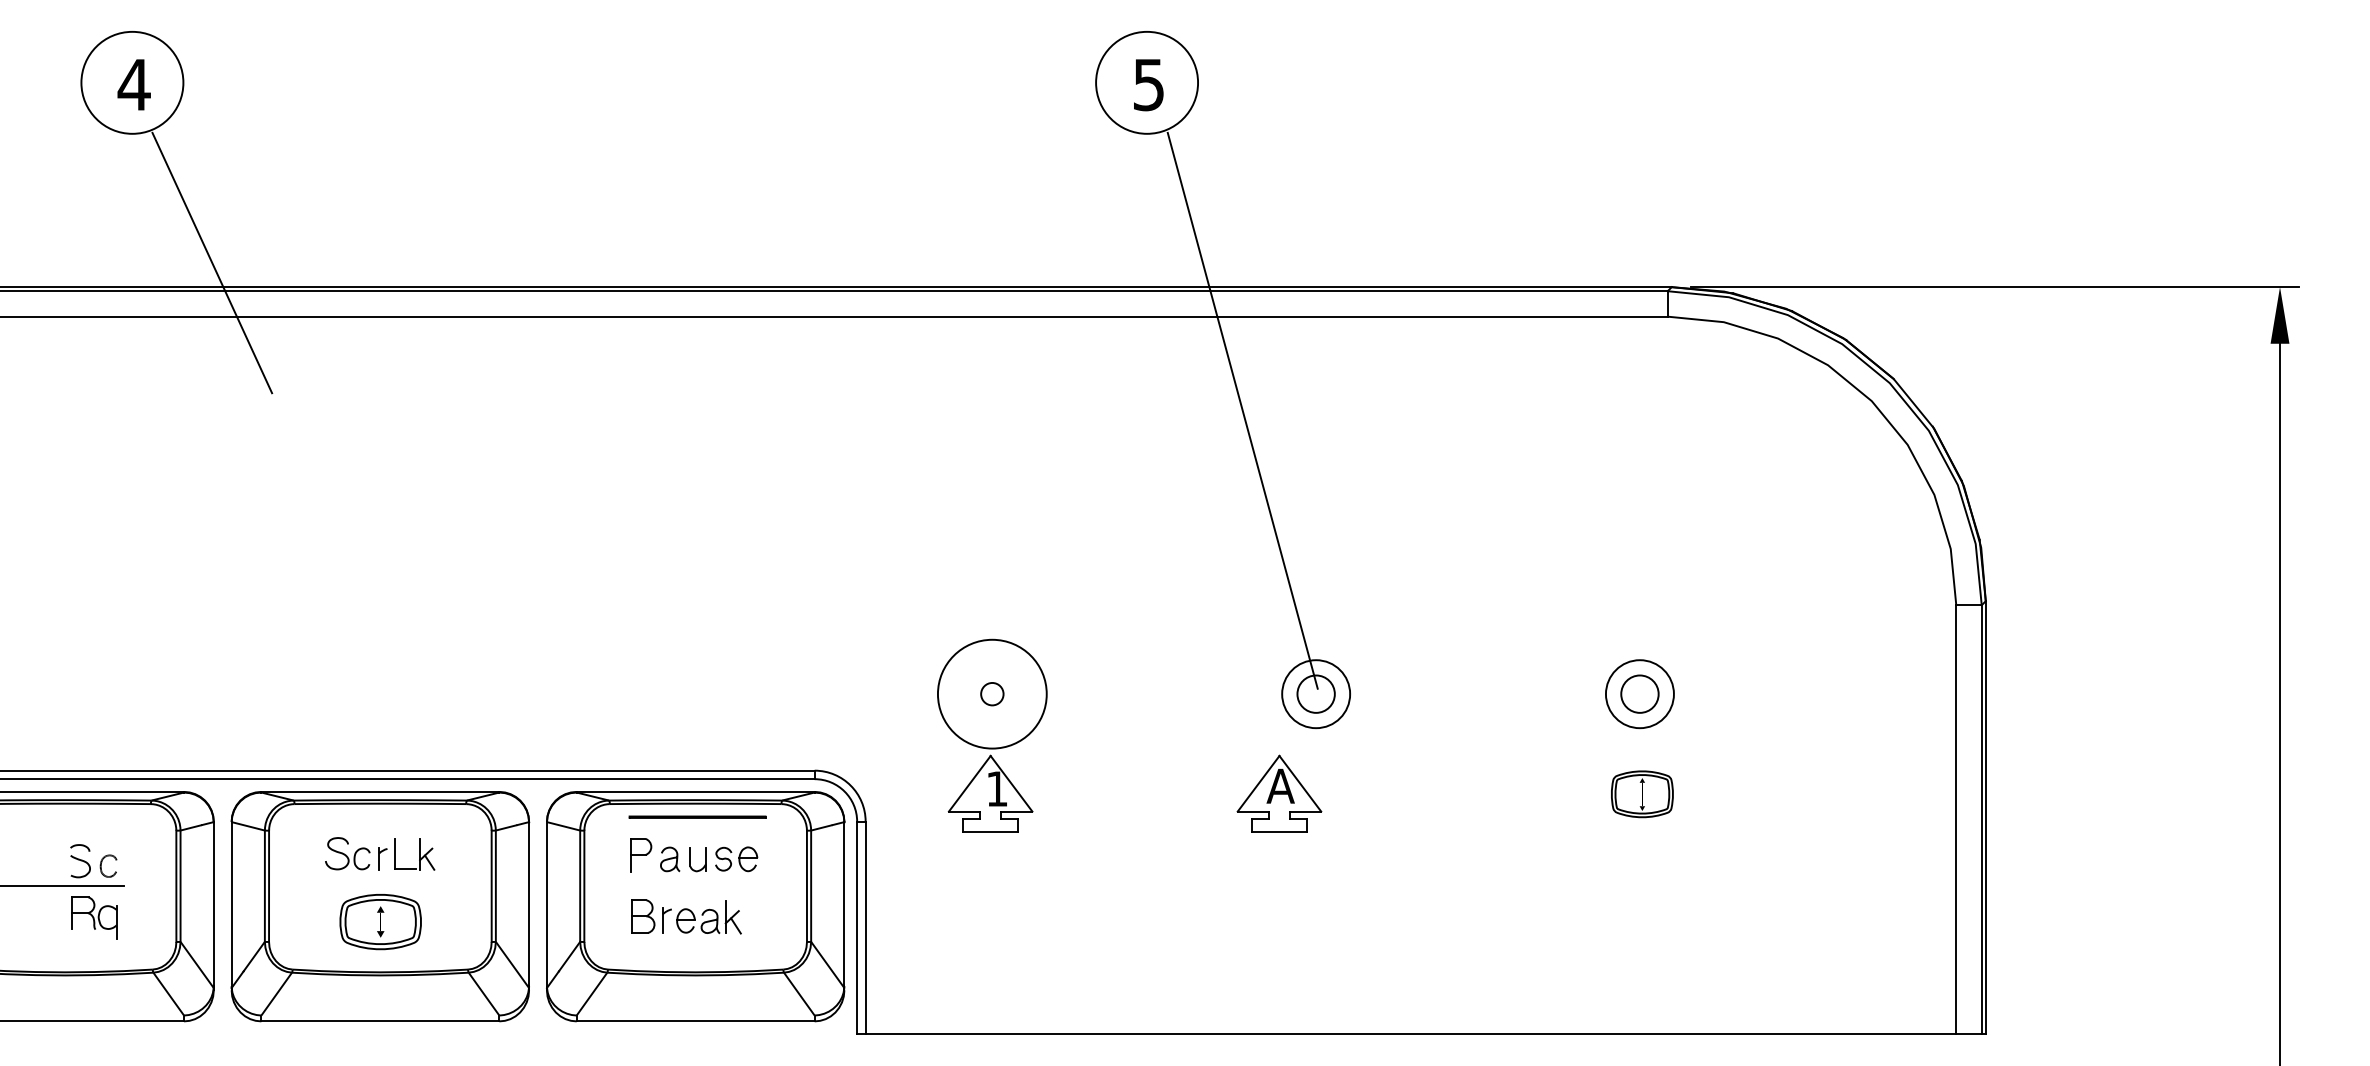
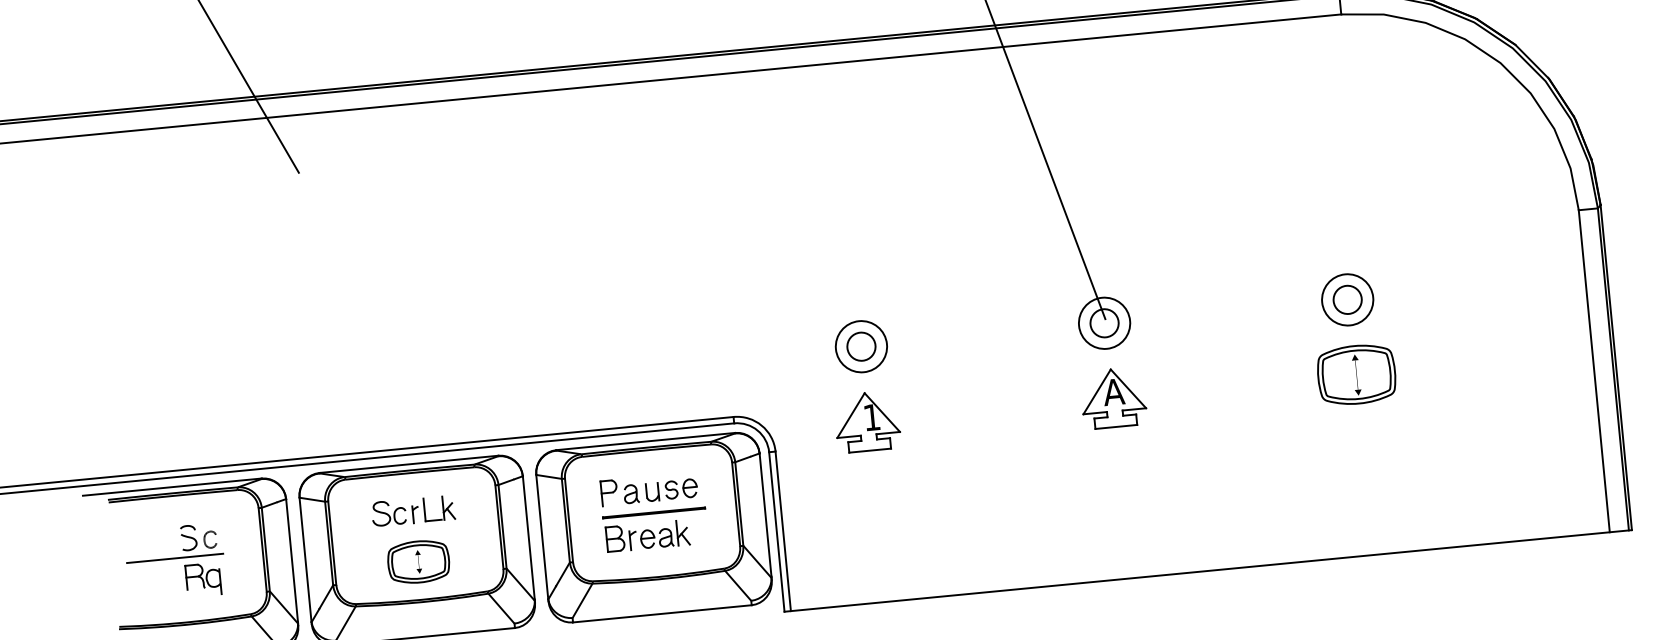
circle: (992, 693) -> (861, 346), size x1.67
circle: (992, 694) -> (861, 346), size x0.62
part: (1279, 793) -> (1113, 397), moved
part: (1642, 794) -> (1356, 375), size x1.67
line: (697, 816) -> (653, 512), moved

